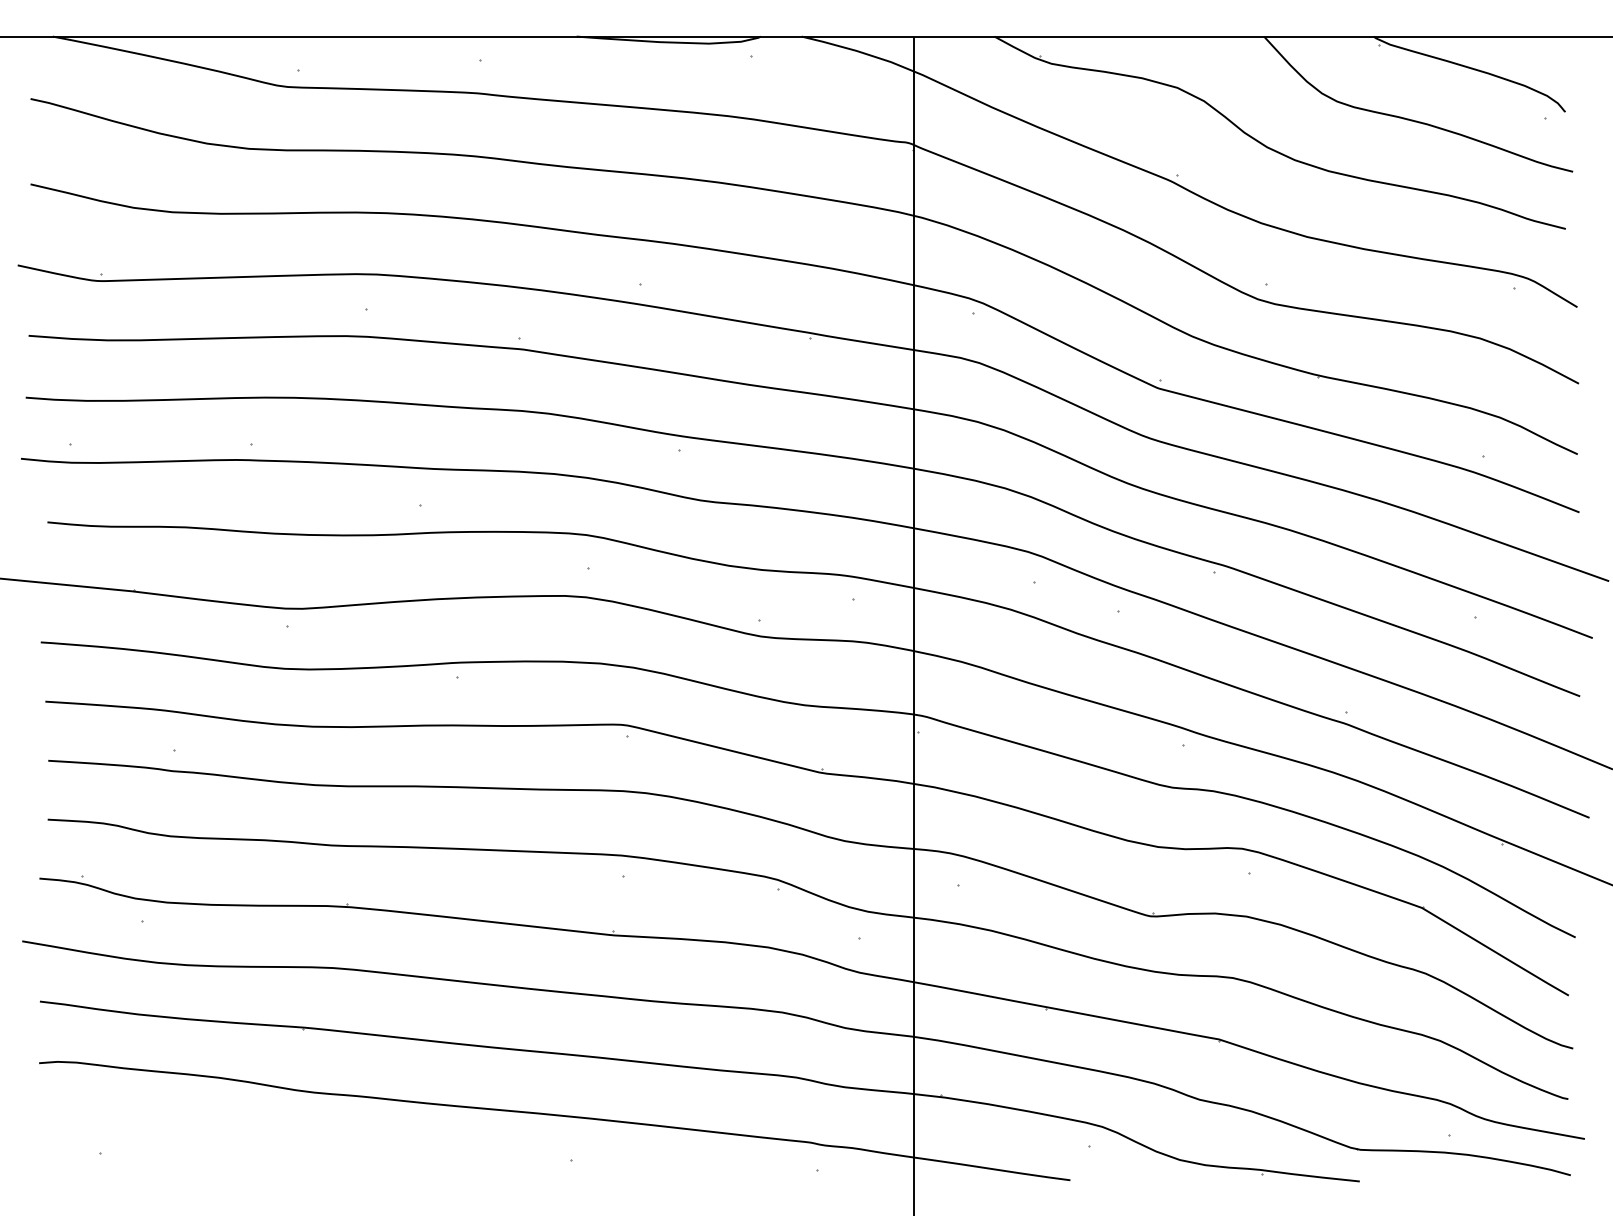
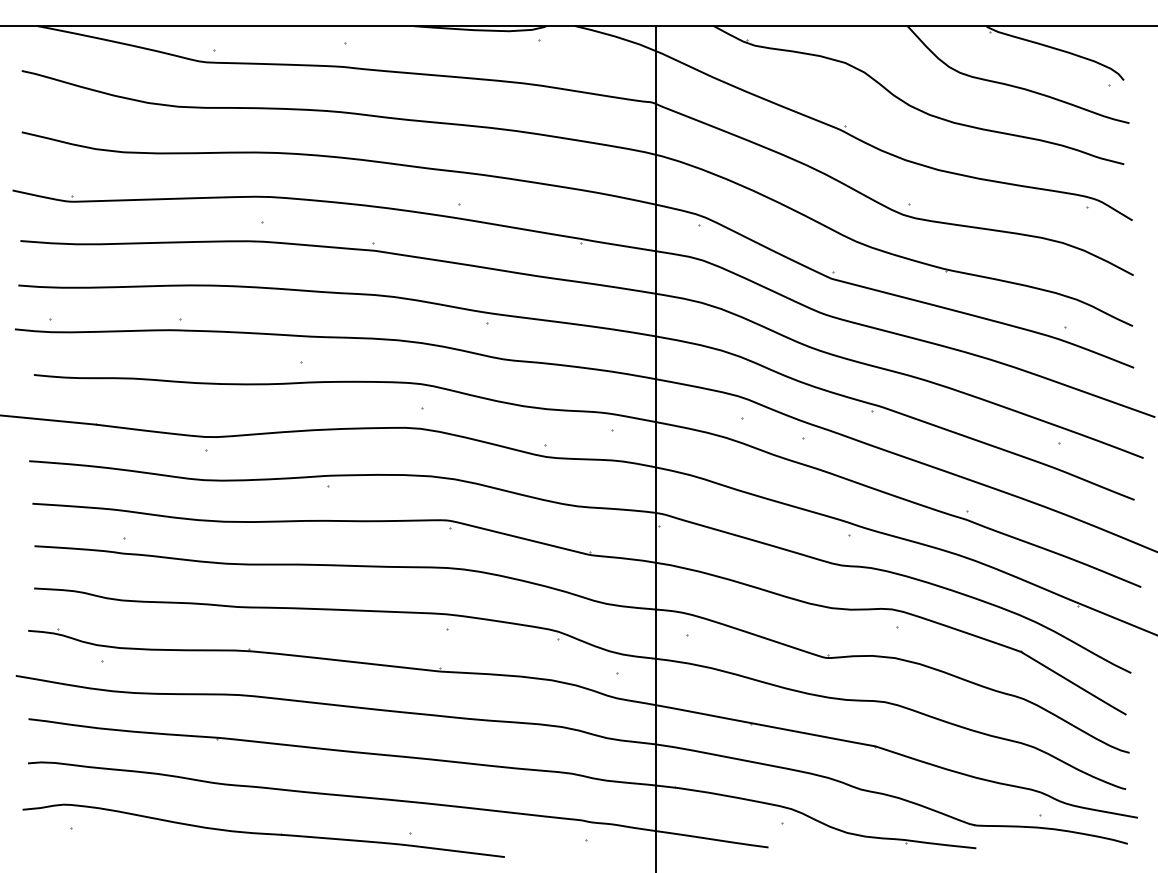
part: (367, 1156) -> (263, 830), added

